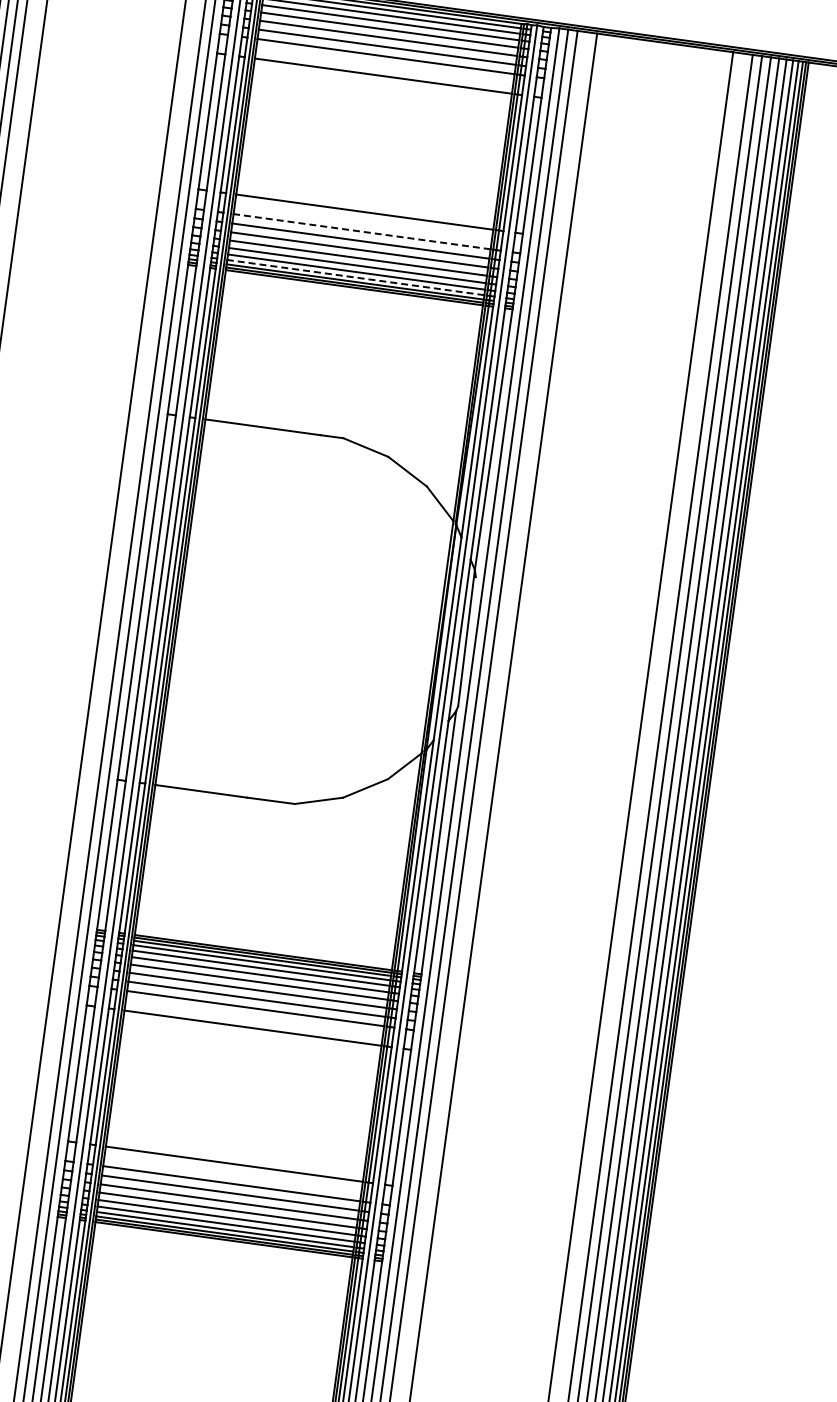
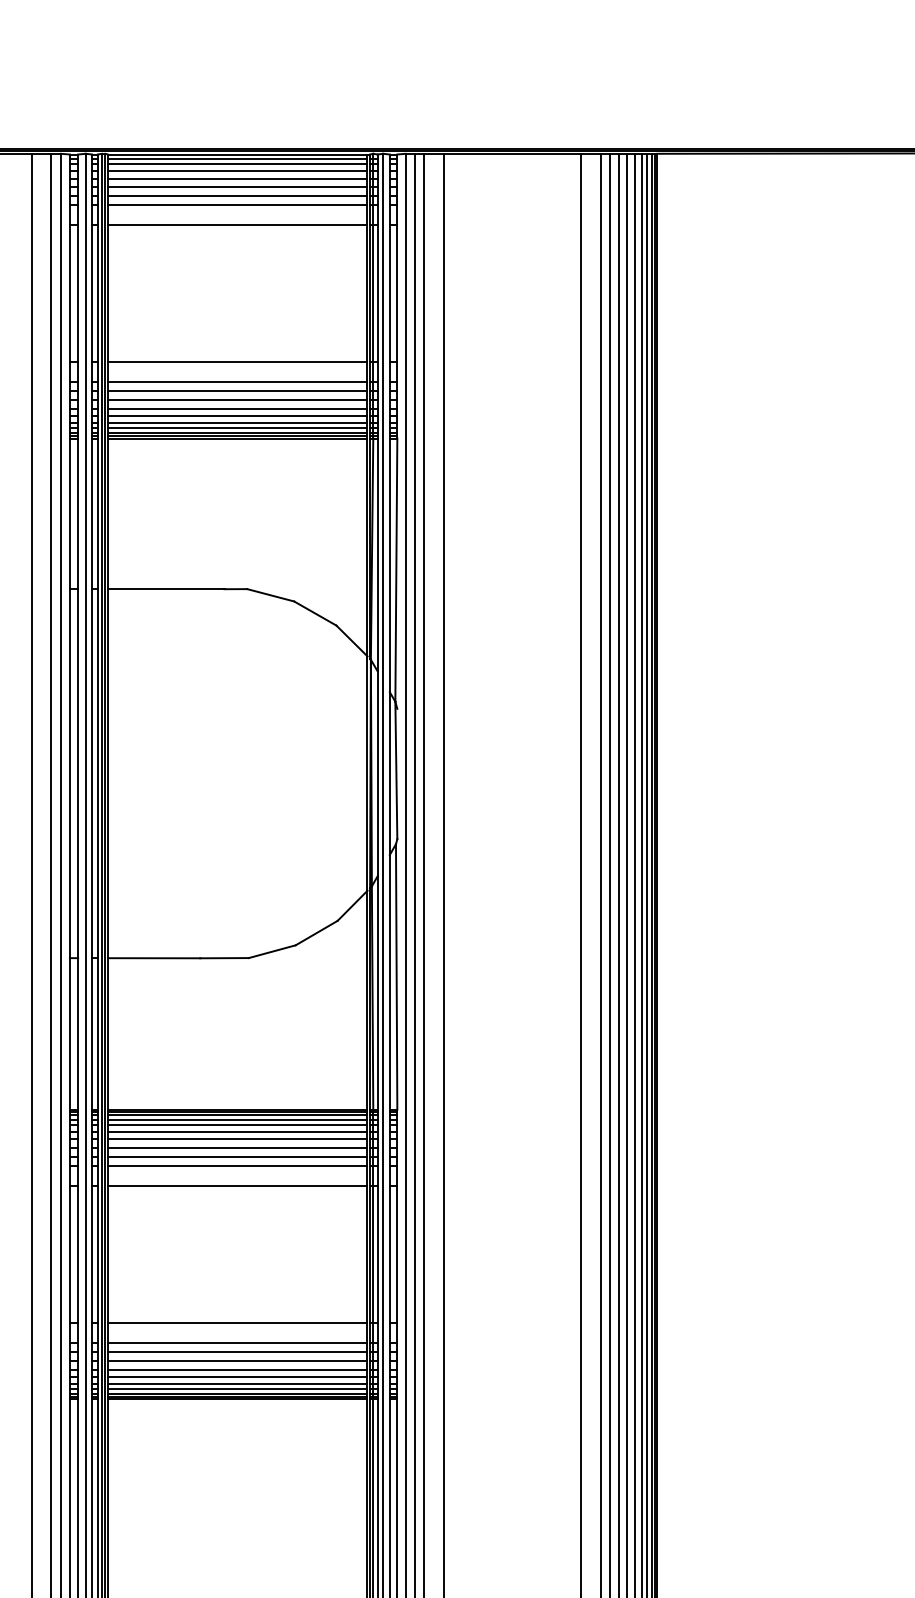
line: (361, 231) -> (237, 381), dashed -> solid
line: (355, 277) -> (237, 428), dashed -> solid

